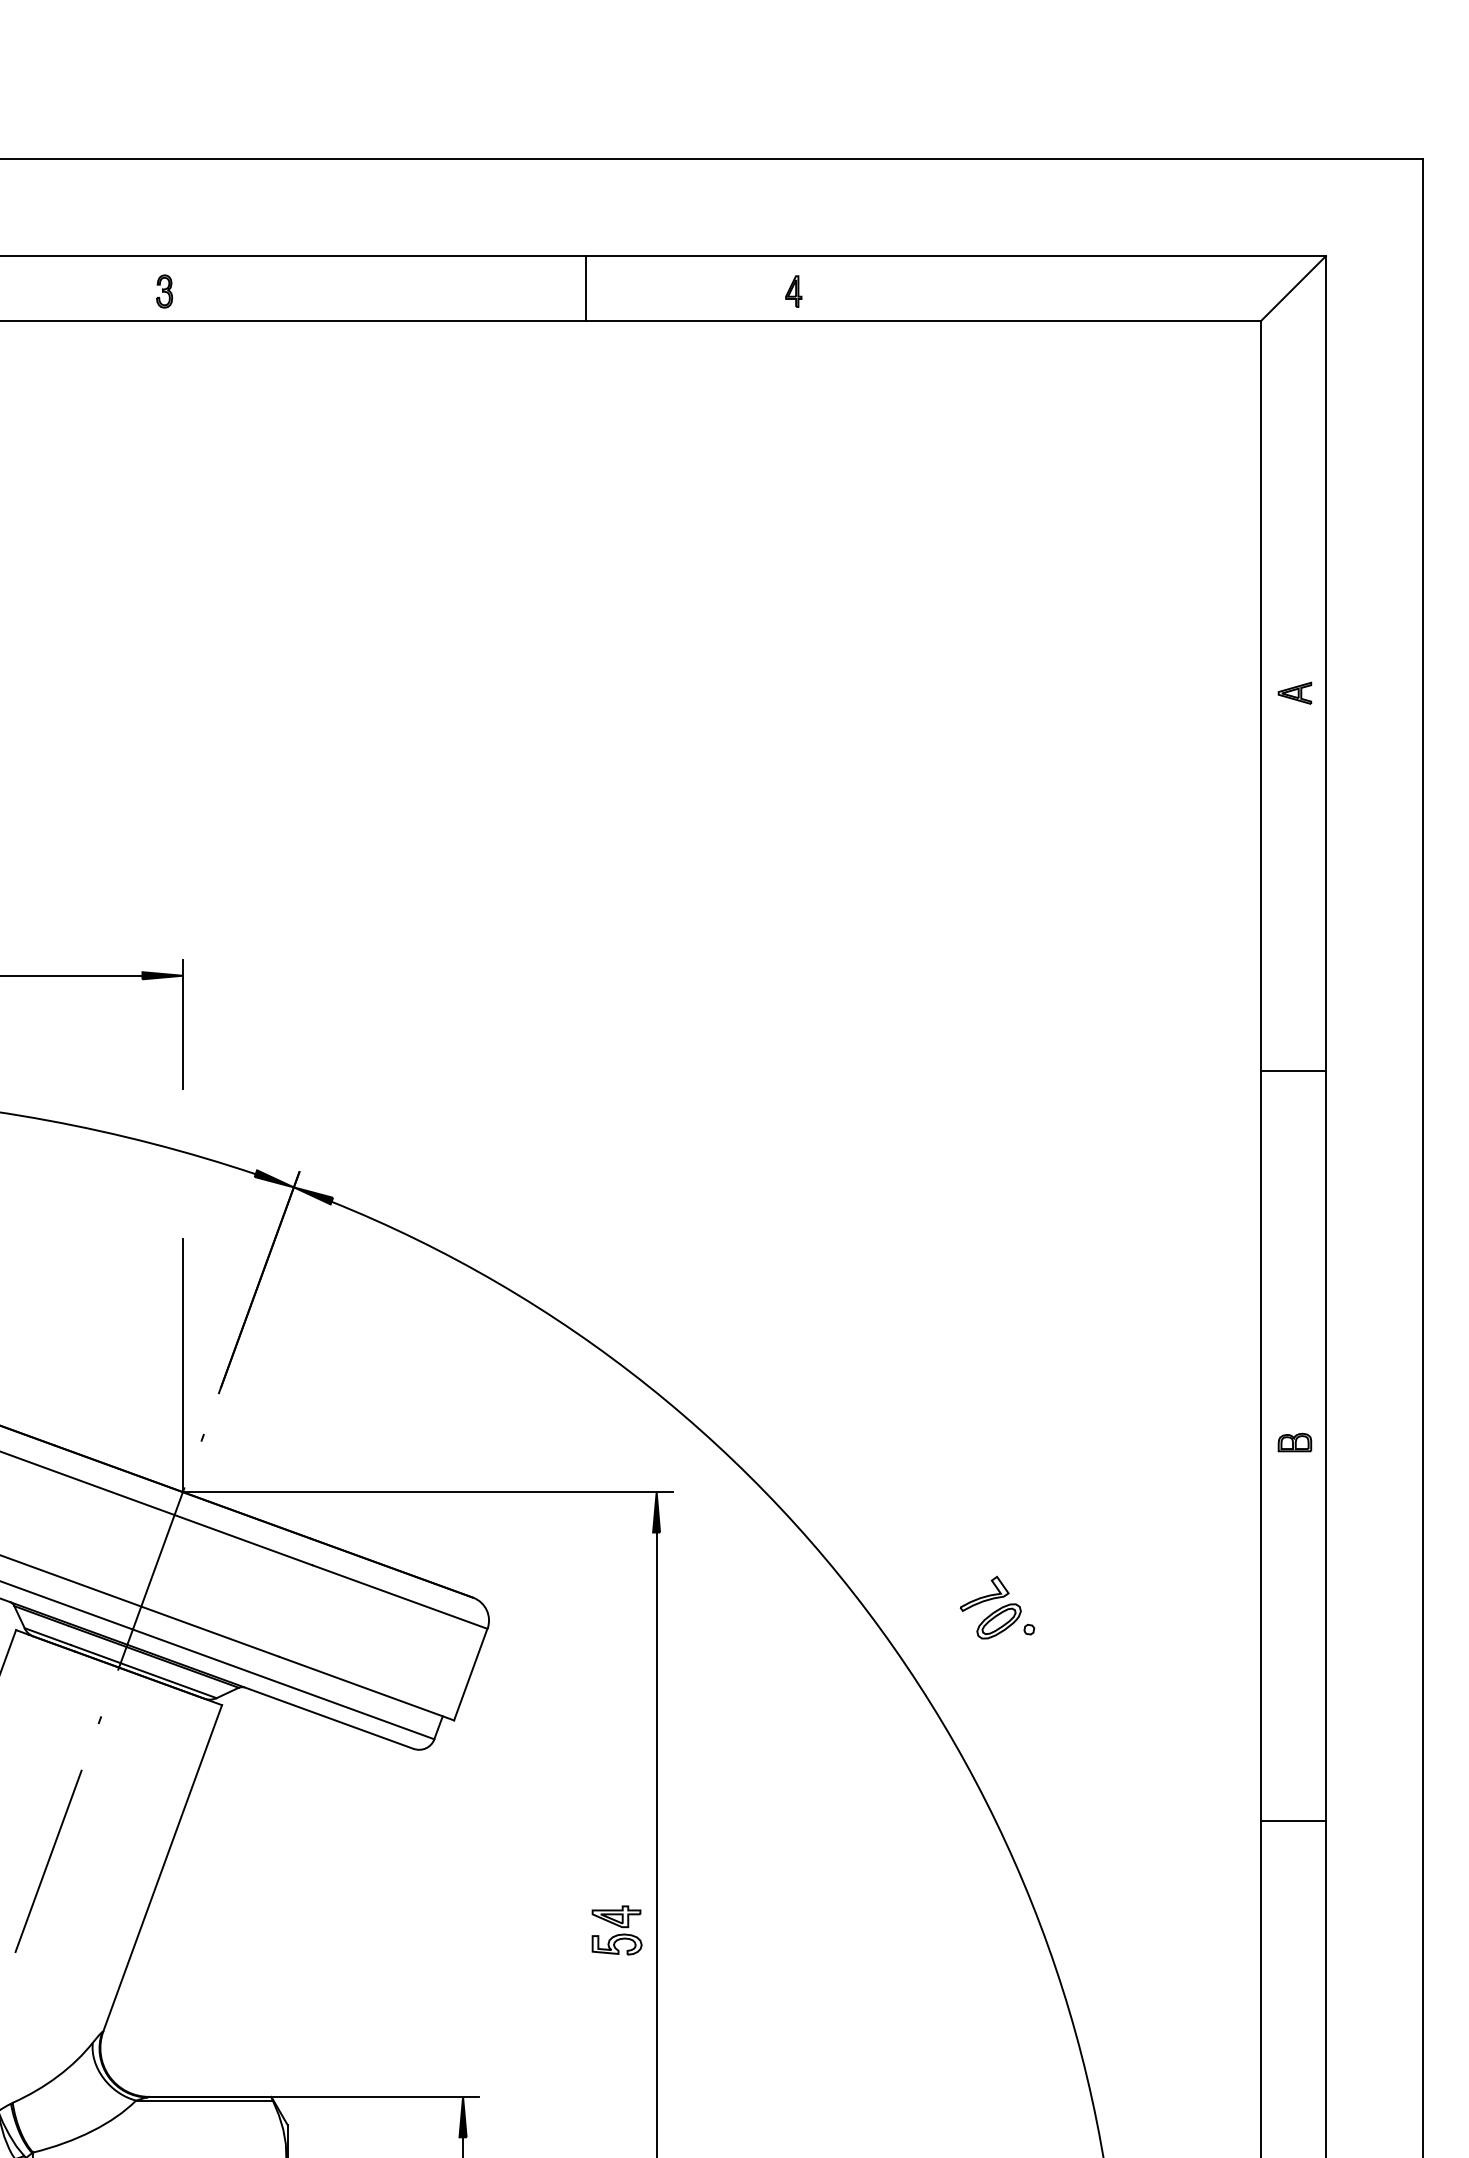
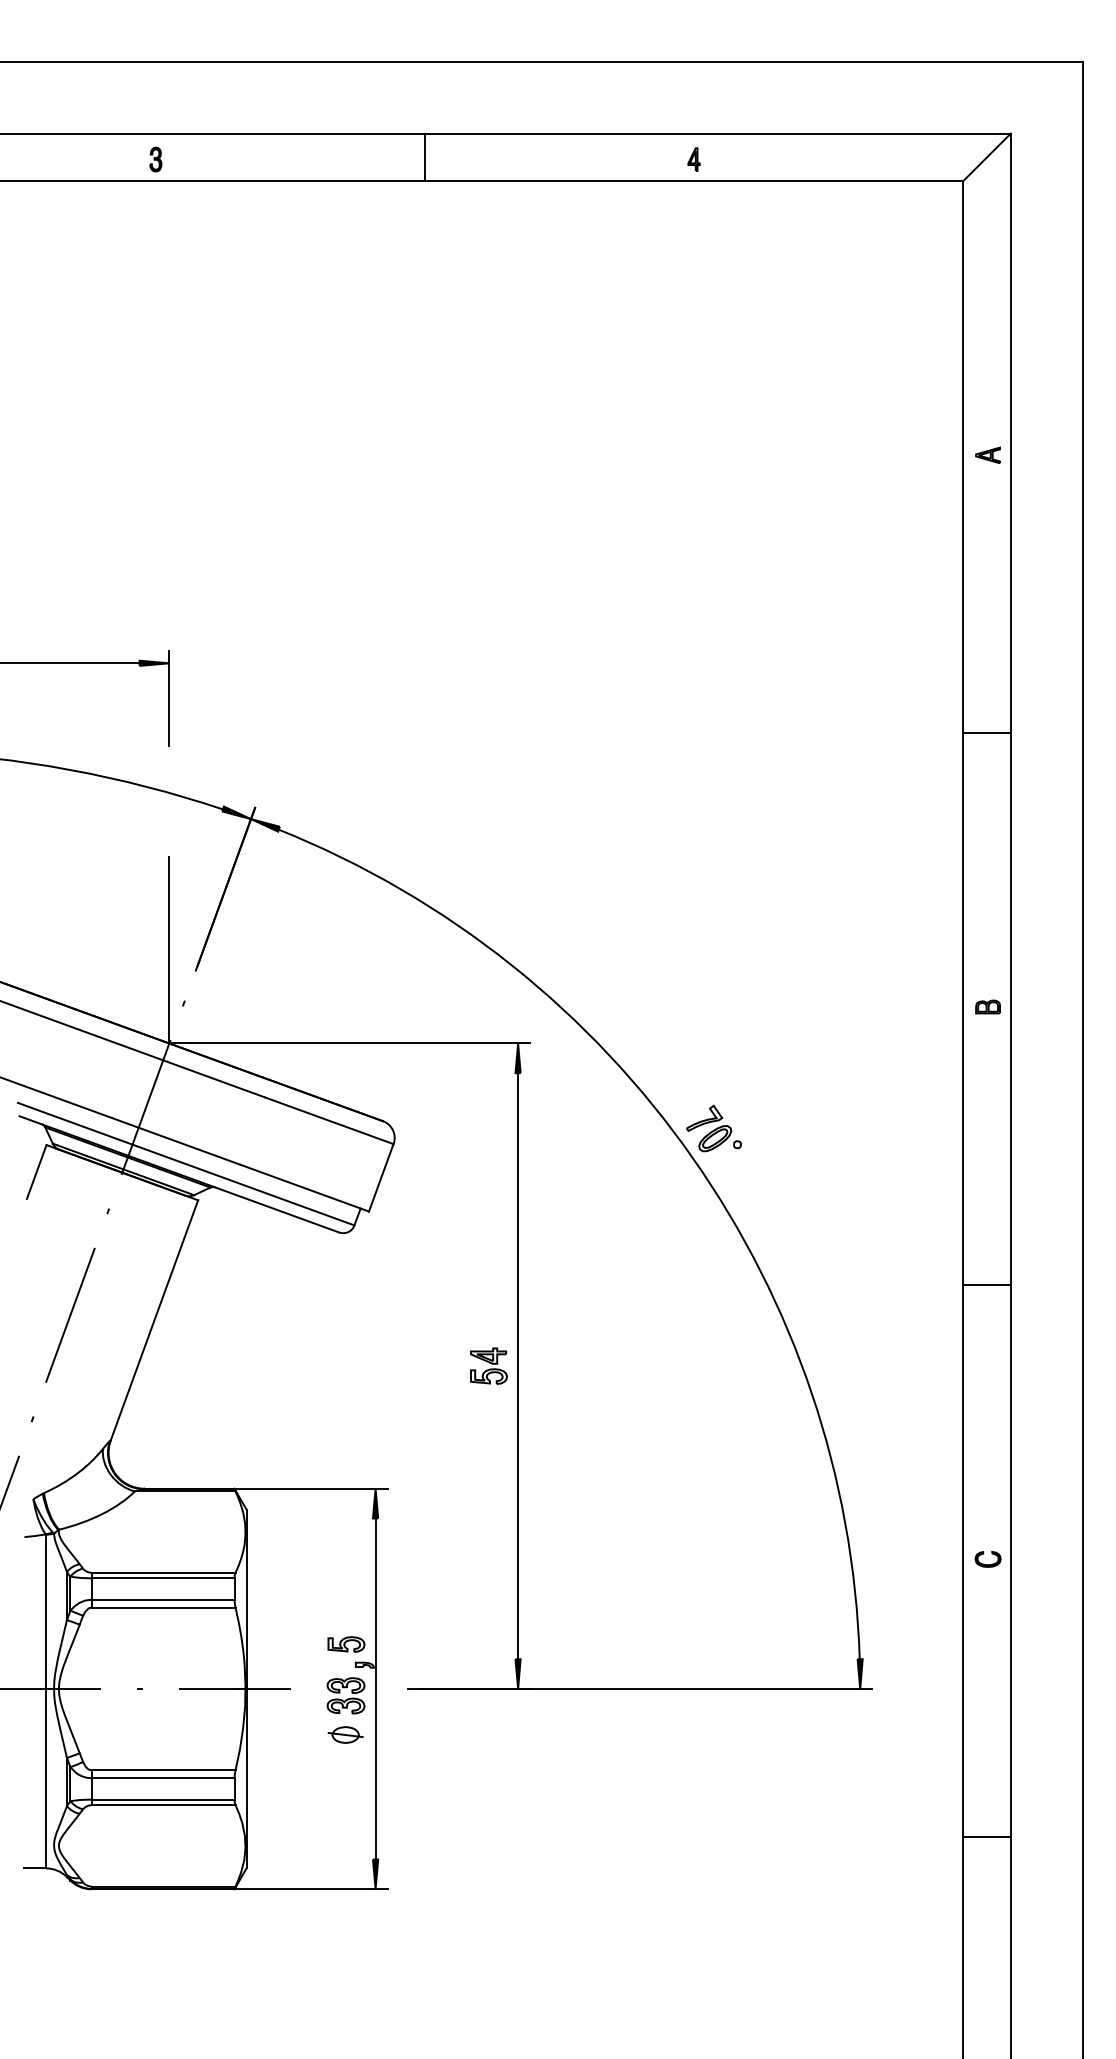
line: (585, 288) -> (424, 157), moved
part: (793, 291) -> (693, 159), moved
part: (996, 1607) -> (713, 1128), moved

